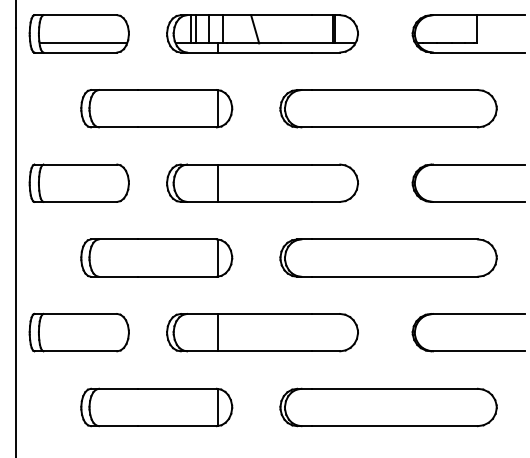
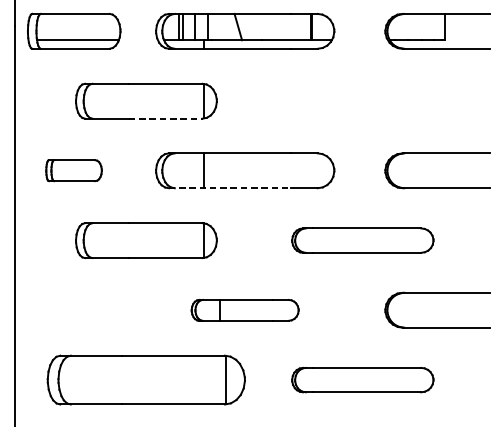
part: (388, 108) -> (362, 101), removed
line: (177, 127) -> (165, 118), solid -> dashed
part: (78, 182) -> (73, 170), size x0.6
line: (246, 201) -> (230, 187), solid -> dashed
part: (388, 257) -> (362, 240), size x0.7
part: (78, 332) -> (73, 310), removed
part: (262, 332) -> (245, 310), size x0.6
part: (156, 407) -> (146, 380), size x1.4
part: (388, 407) -> (362, 380), size x0.7

